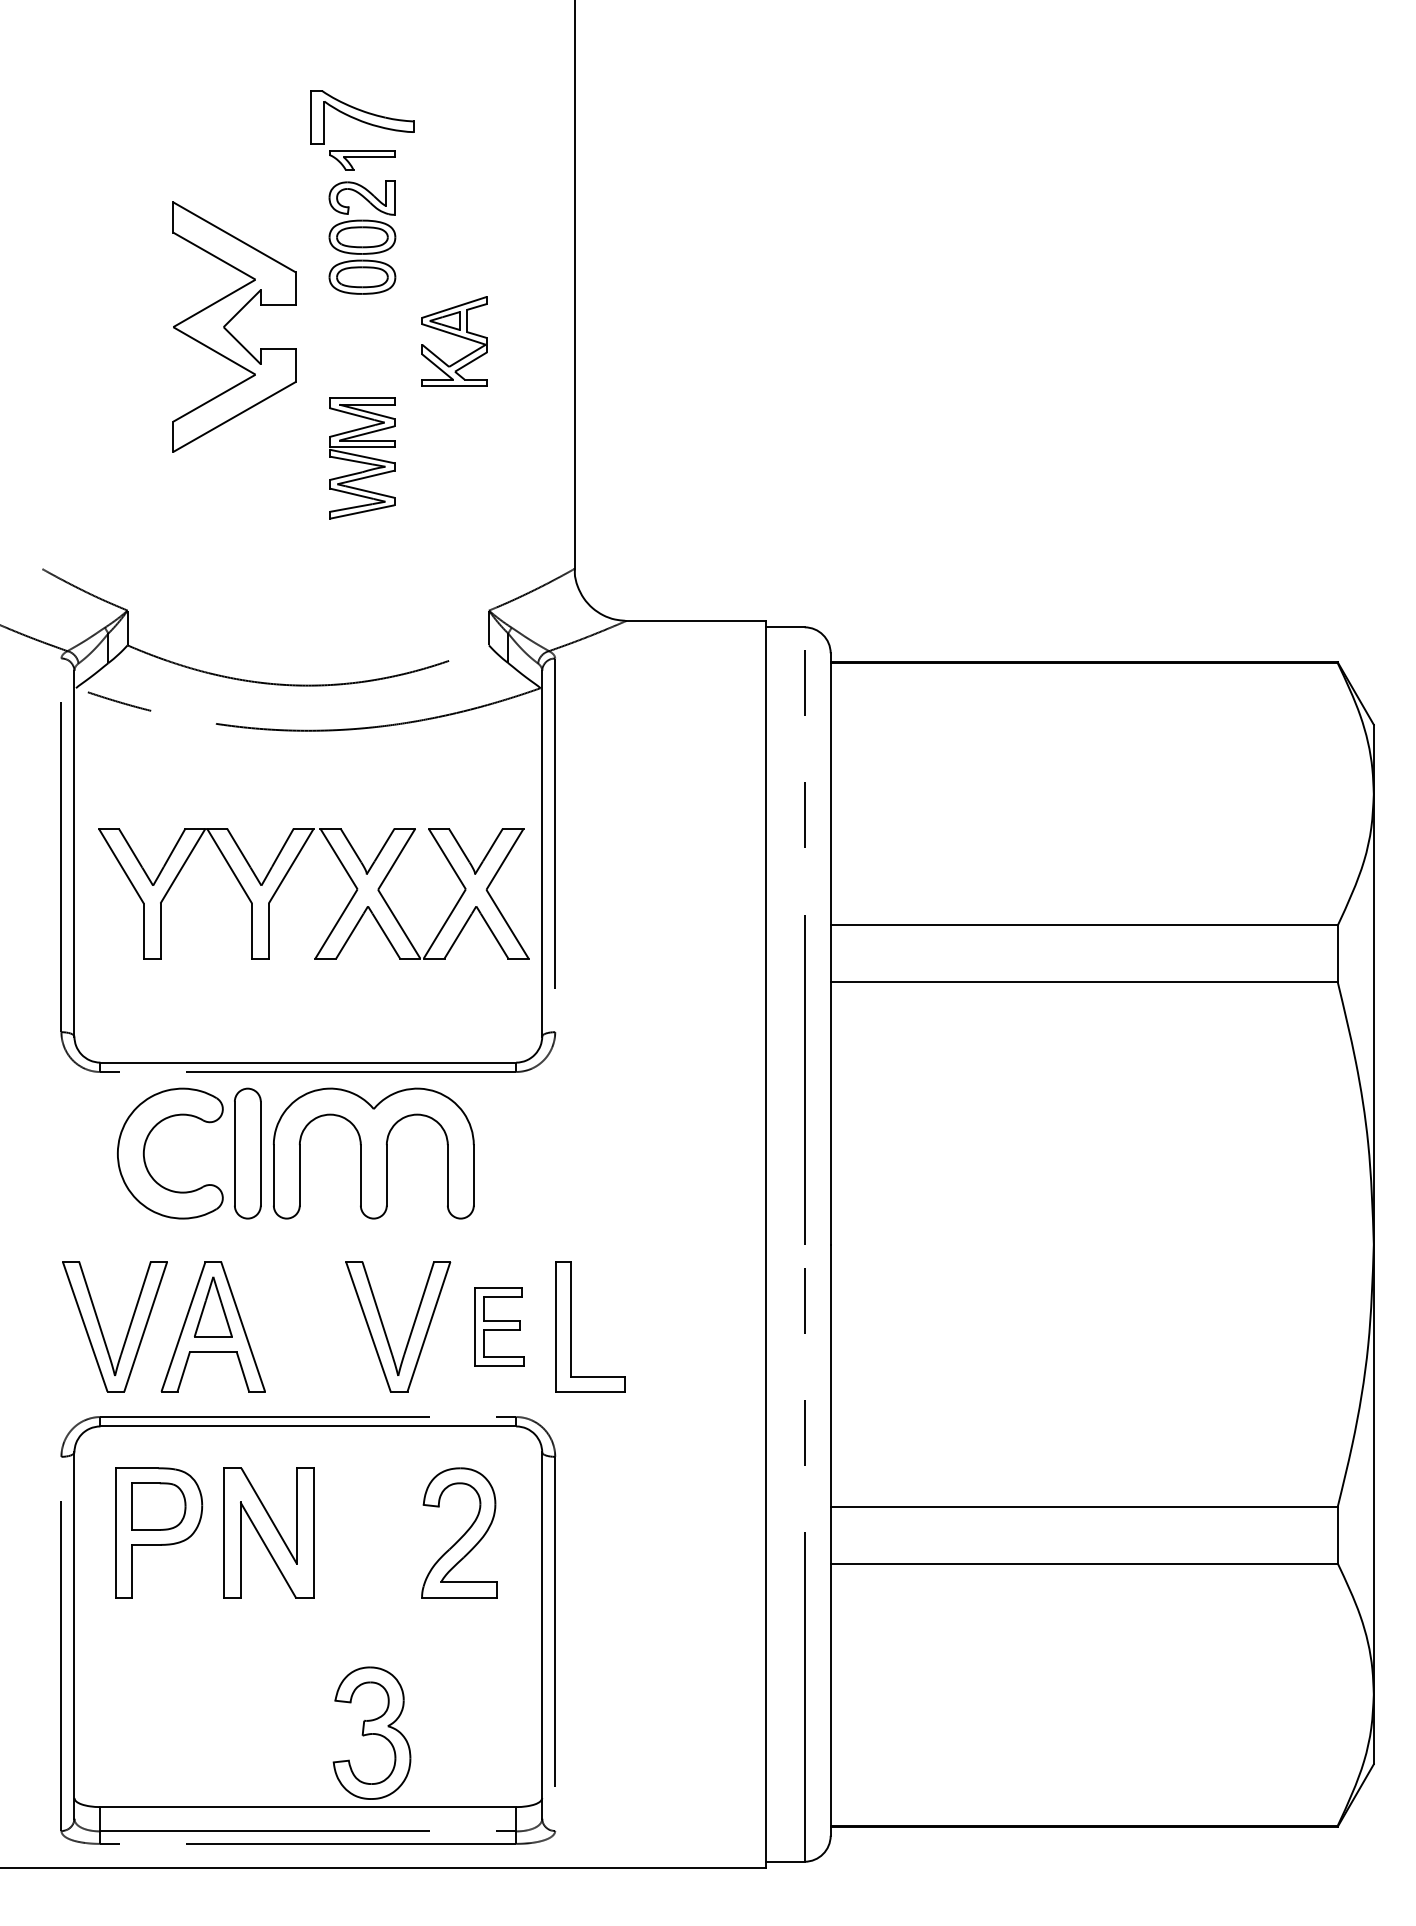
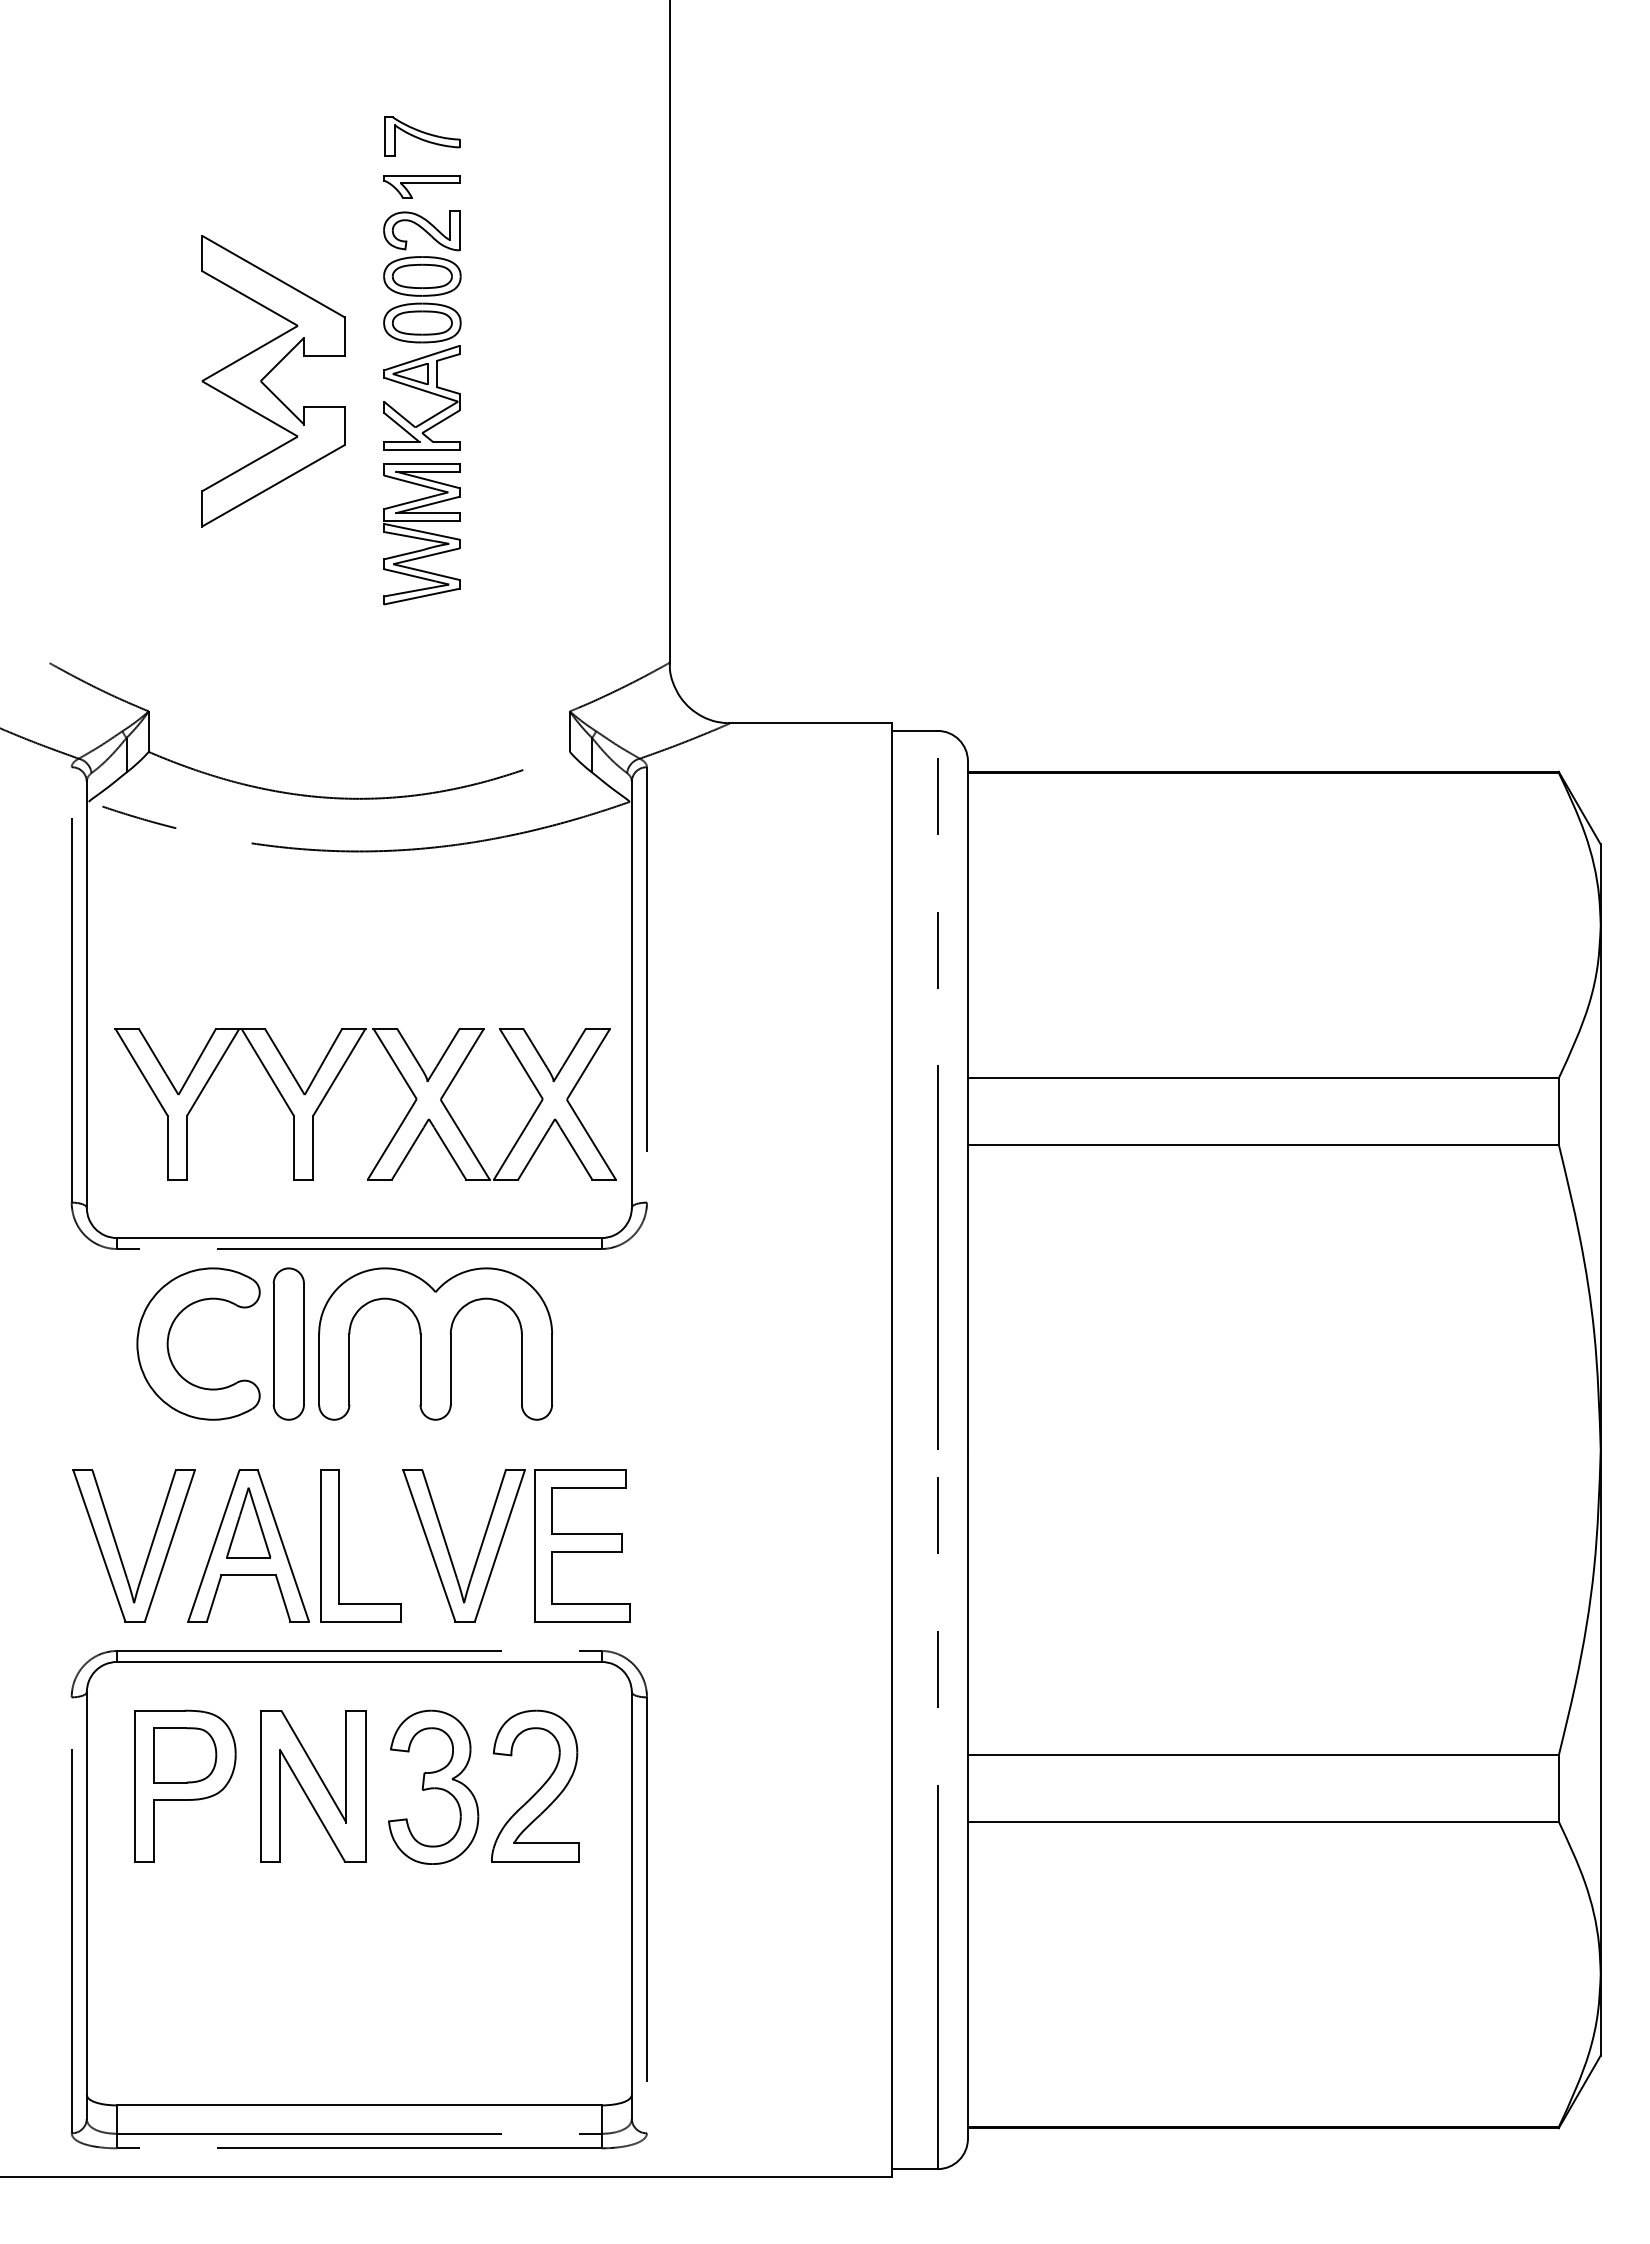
part: (362, 117) -> (422, 136), size x0.62
part: (455, 336) -> (422, 391), moved
part: (286, 876) -> (333, 1084), moved
part: (499, 1326) -> (582, 1545), size x1.67
part: (571, 1326) -> (339, 1545), moved
part: (371, 1732) -> (433, 1786), moved

